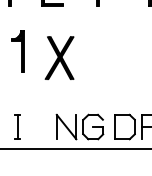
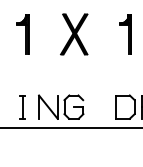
part: (124, 51) -> (124, 34), added
part: (59, 57) -> (74, 33), moved
part: (79, 126) -> (60, 106), moved

